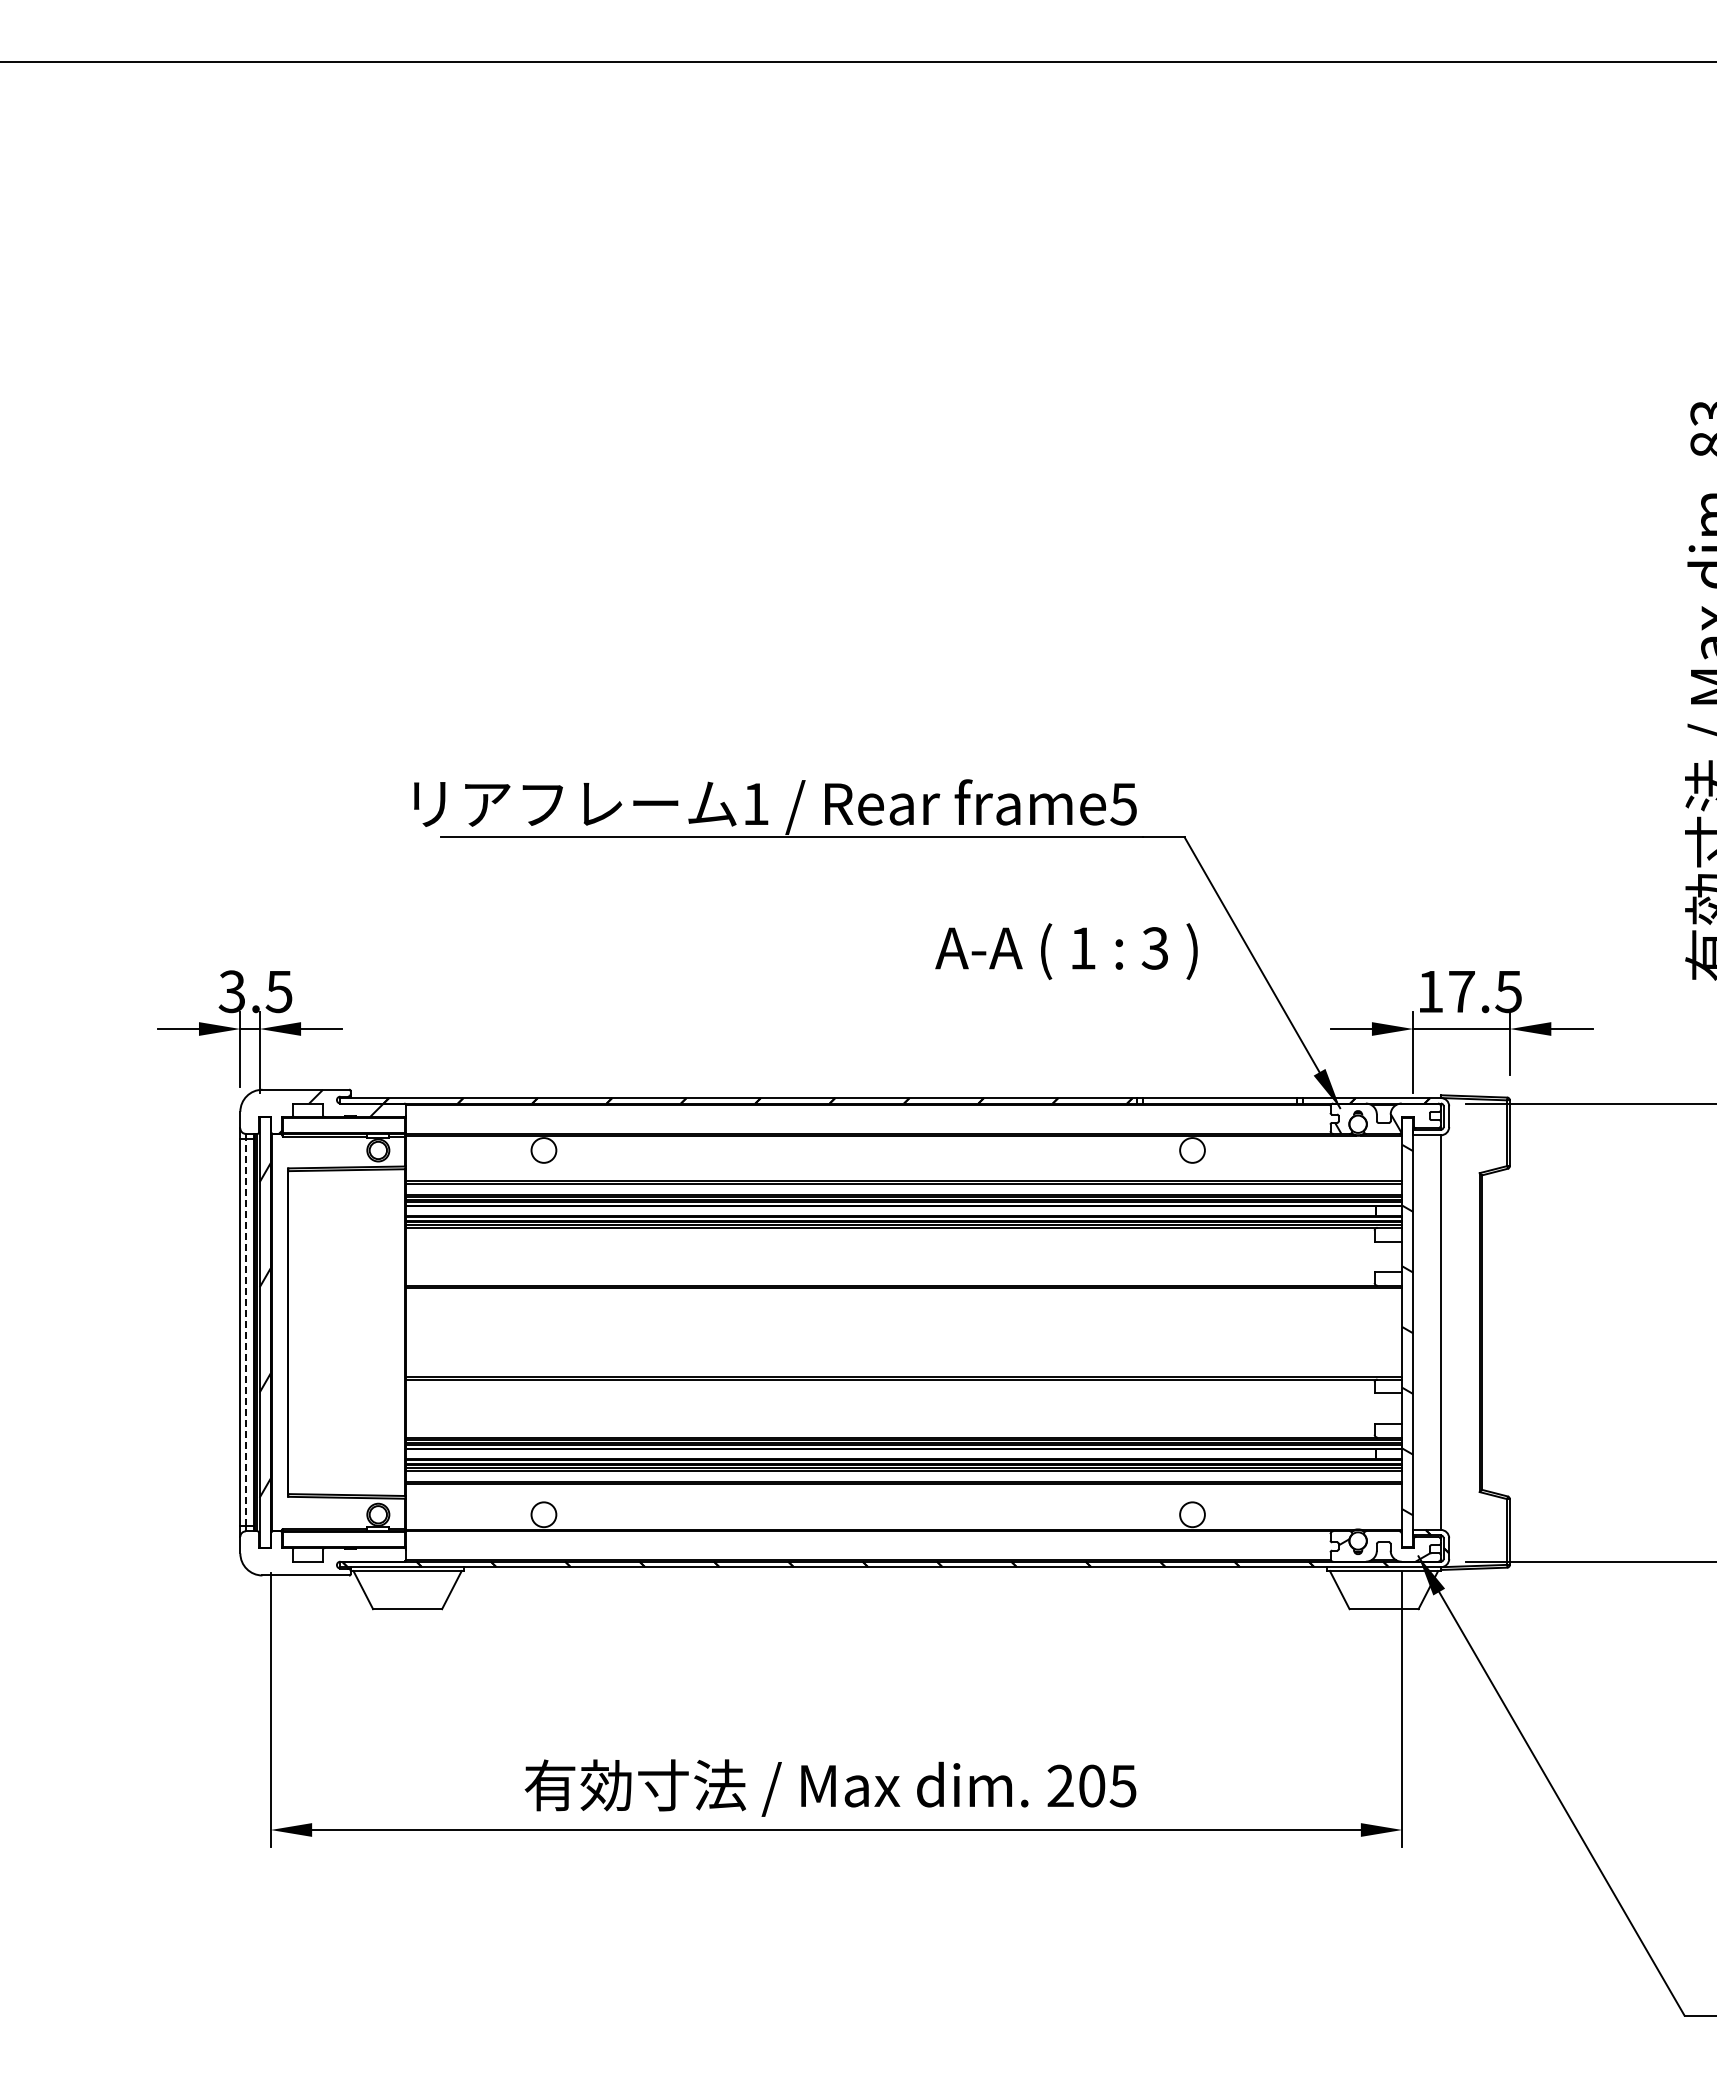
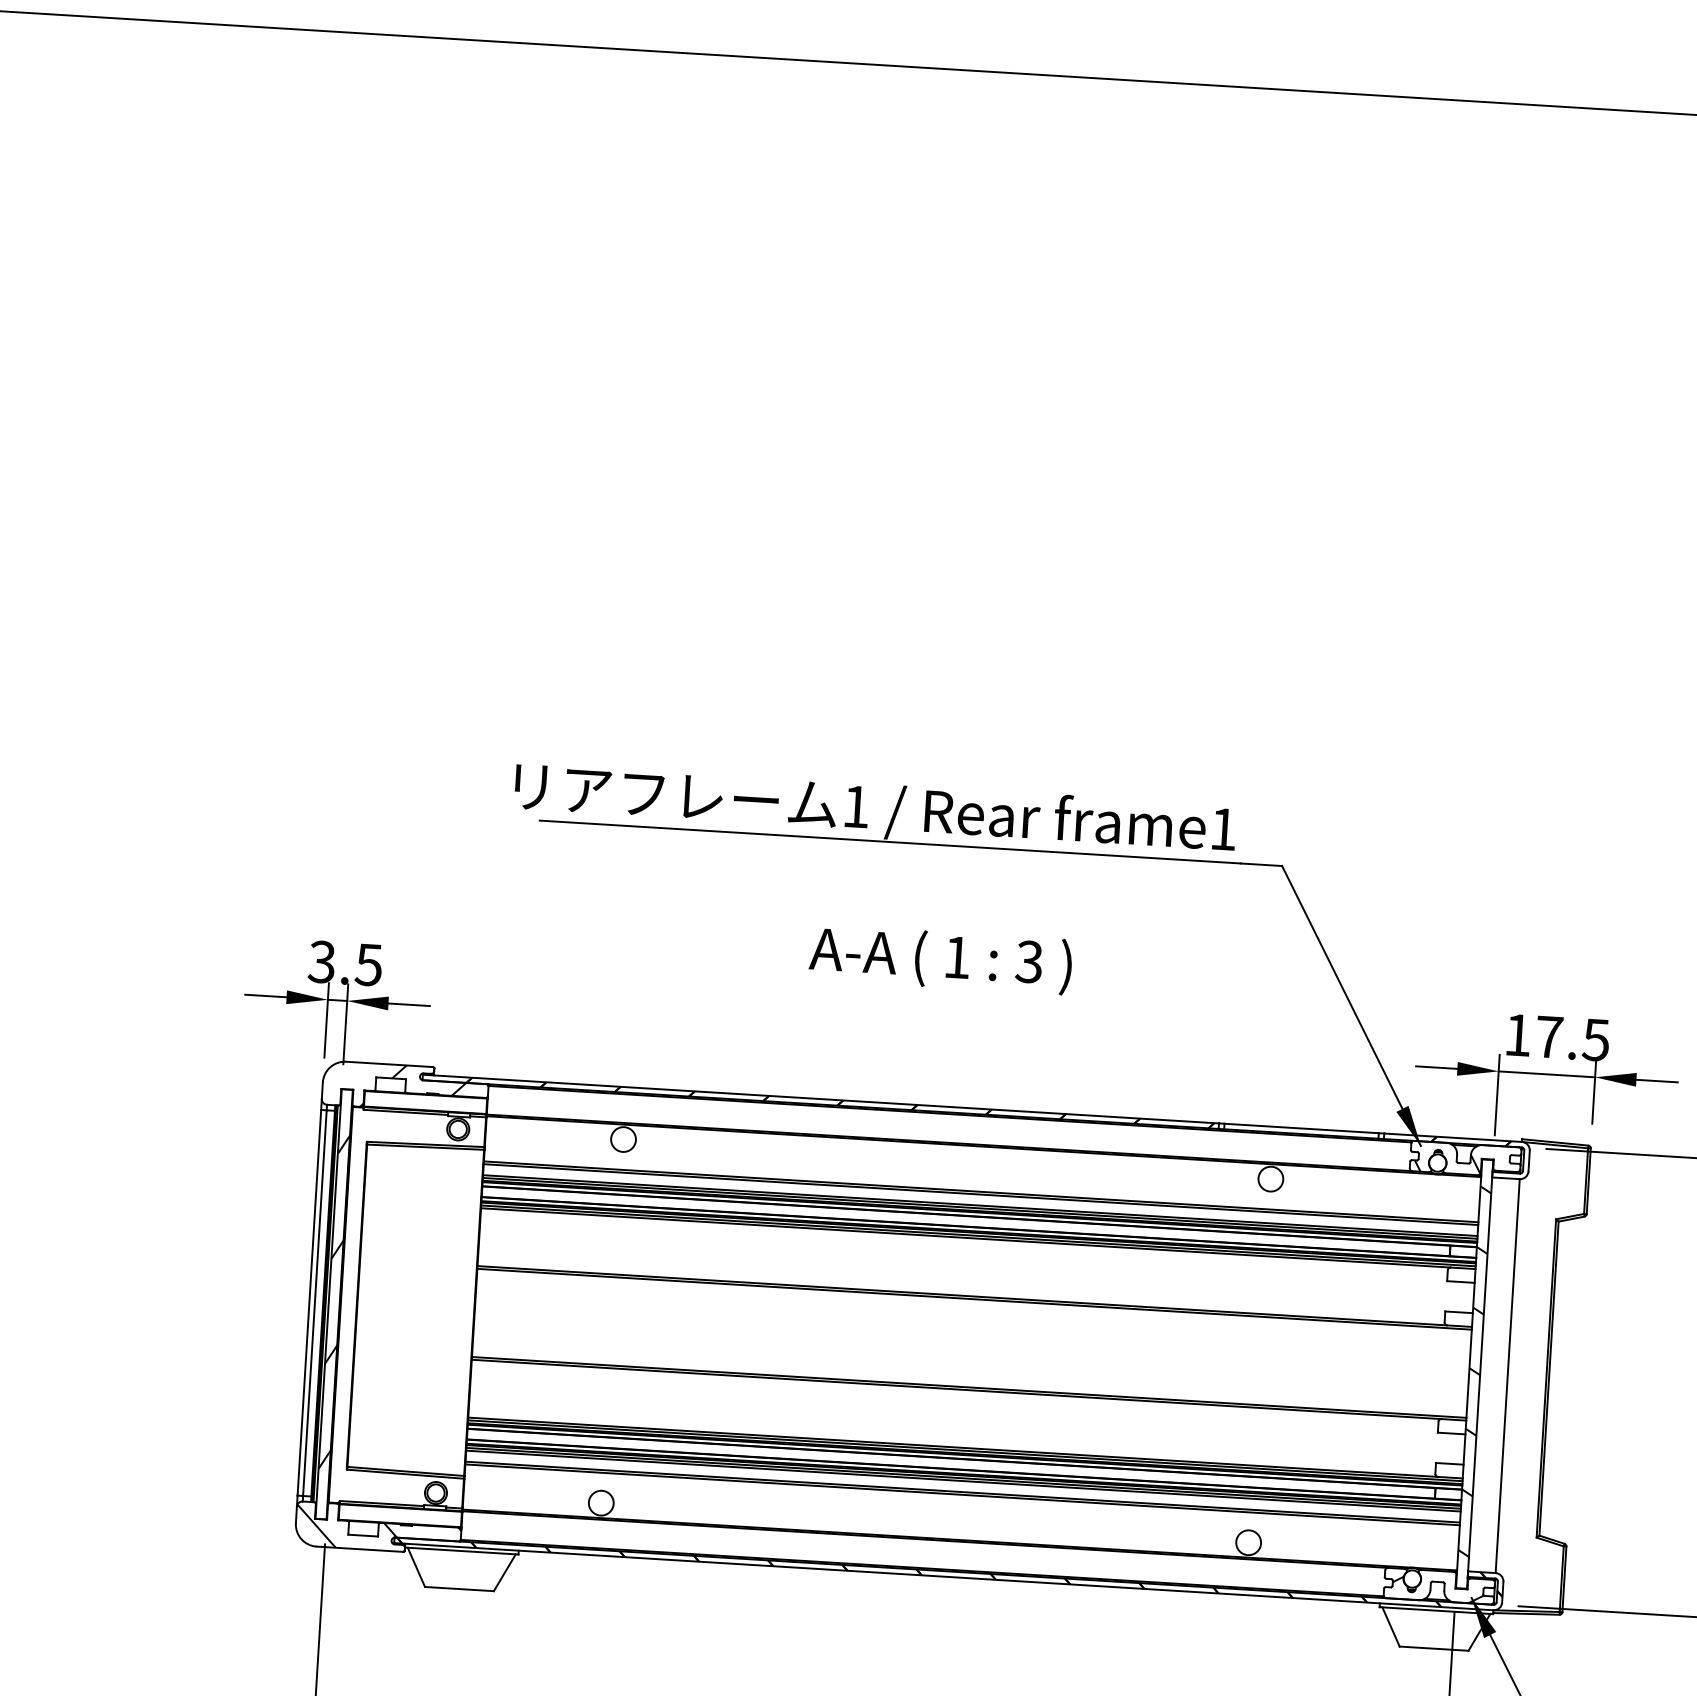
text: (1123, 804) -> (1223, 829), frame5 -> frame1
text: (1066, 951) -> (940, 959), moved
line: (245, 1332) -> (314, 1303), dashed -> solid
hatch: (322, 1554) -> (377, 1529), added

